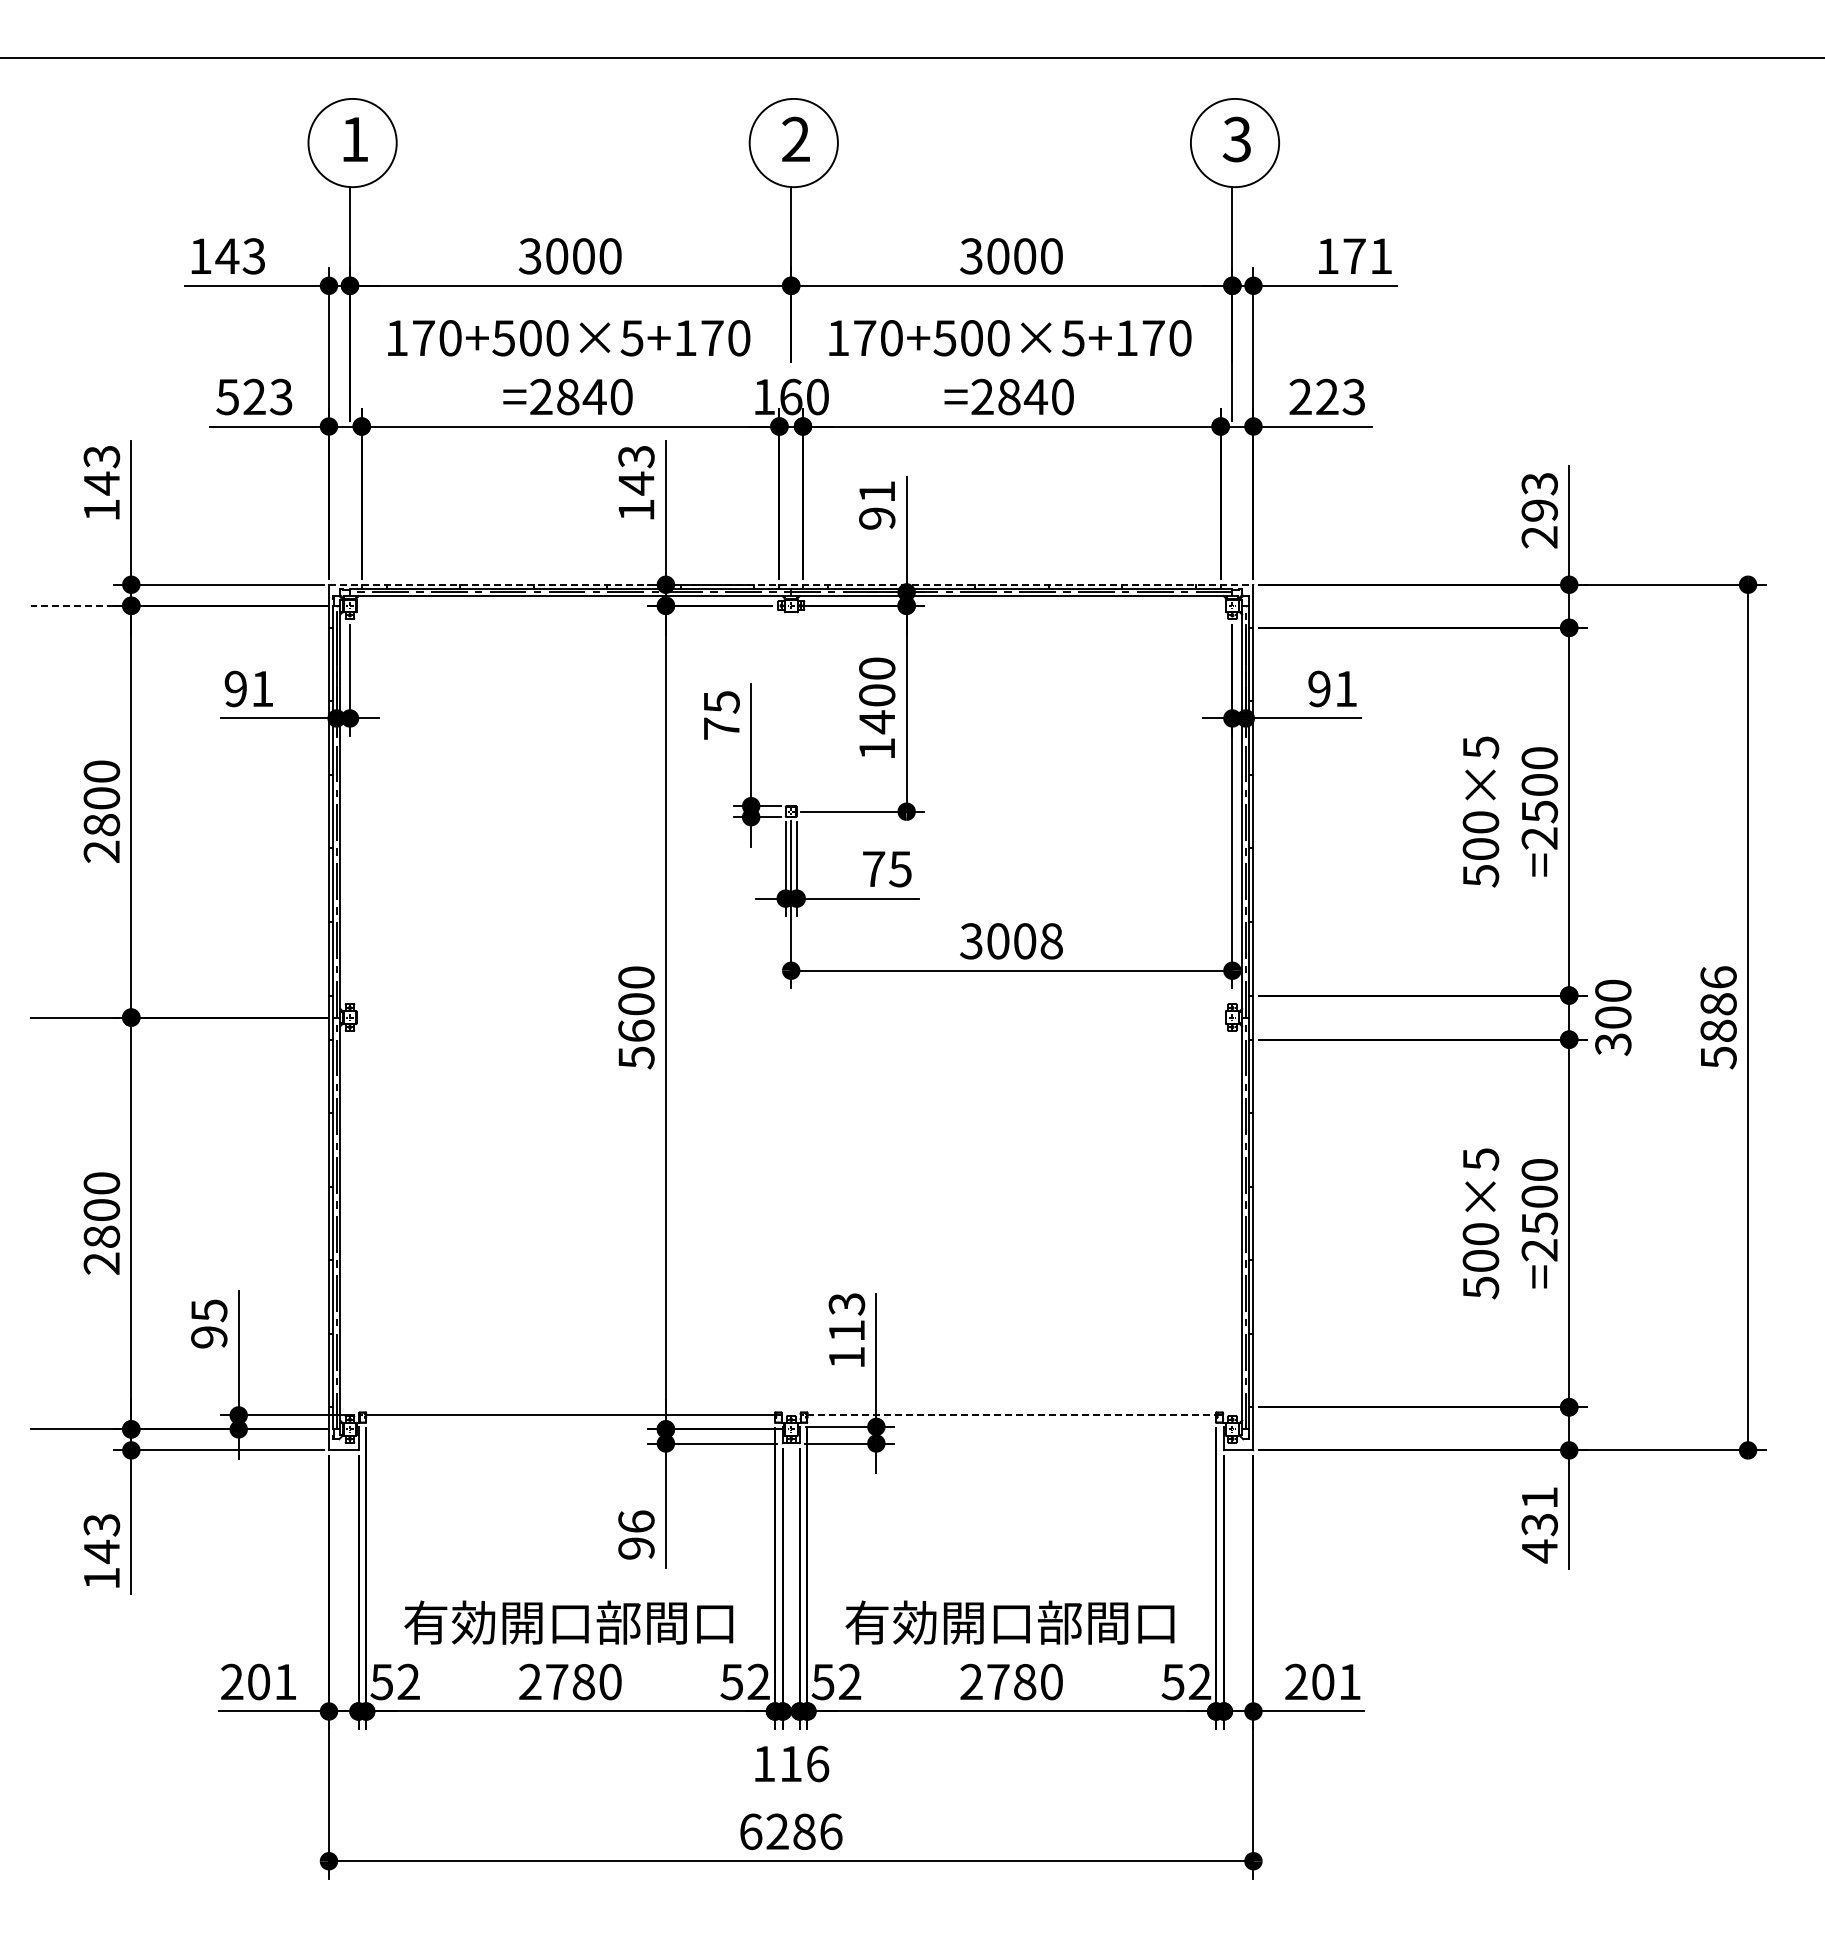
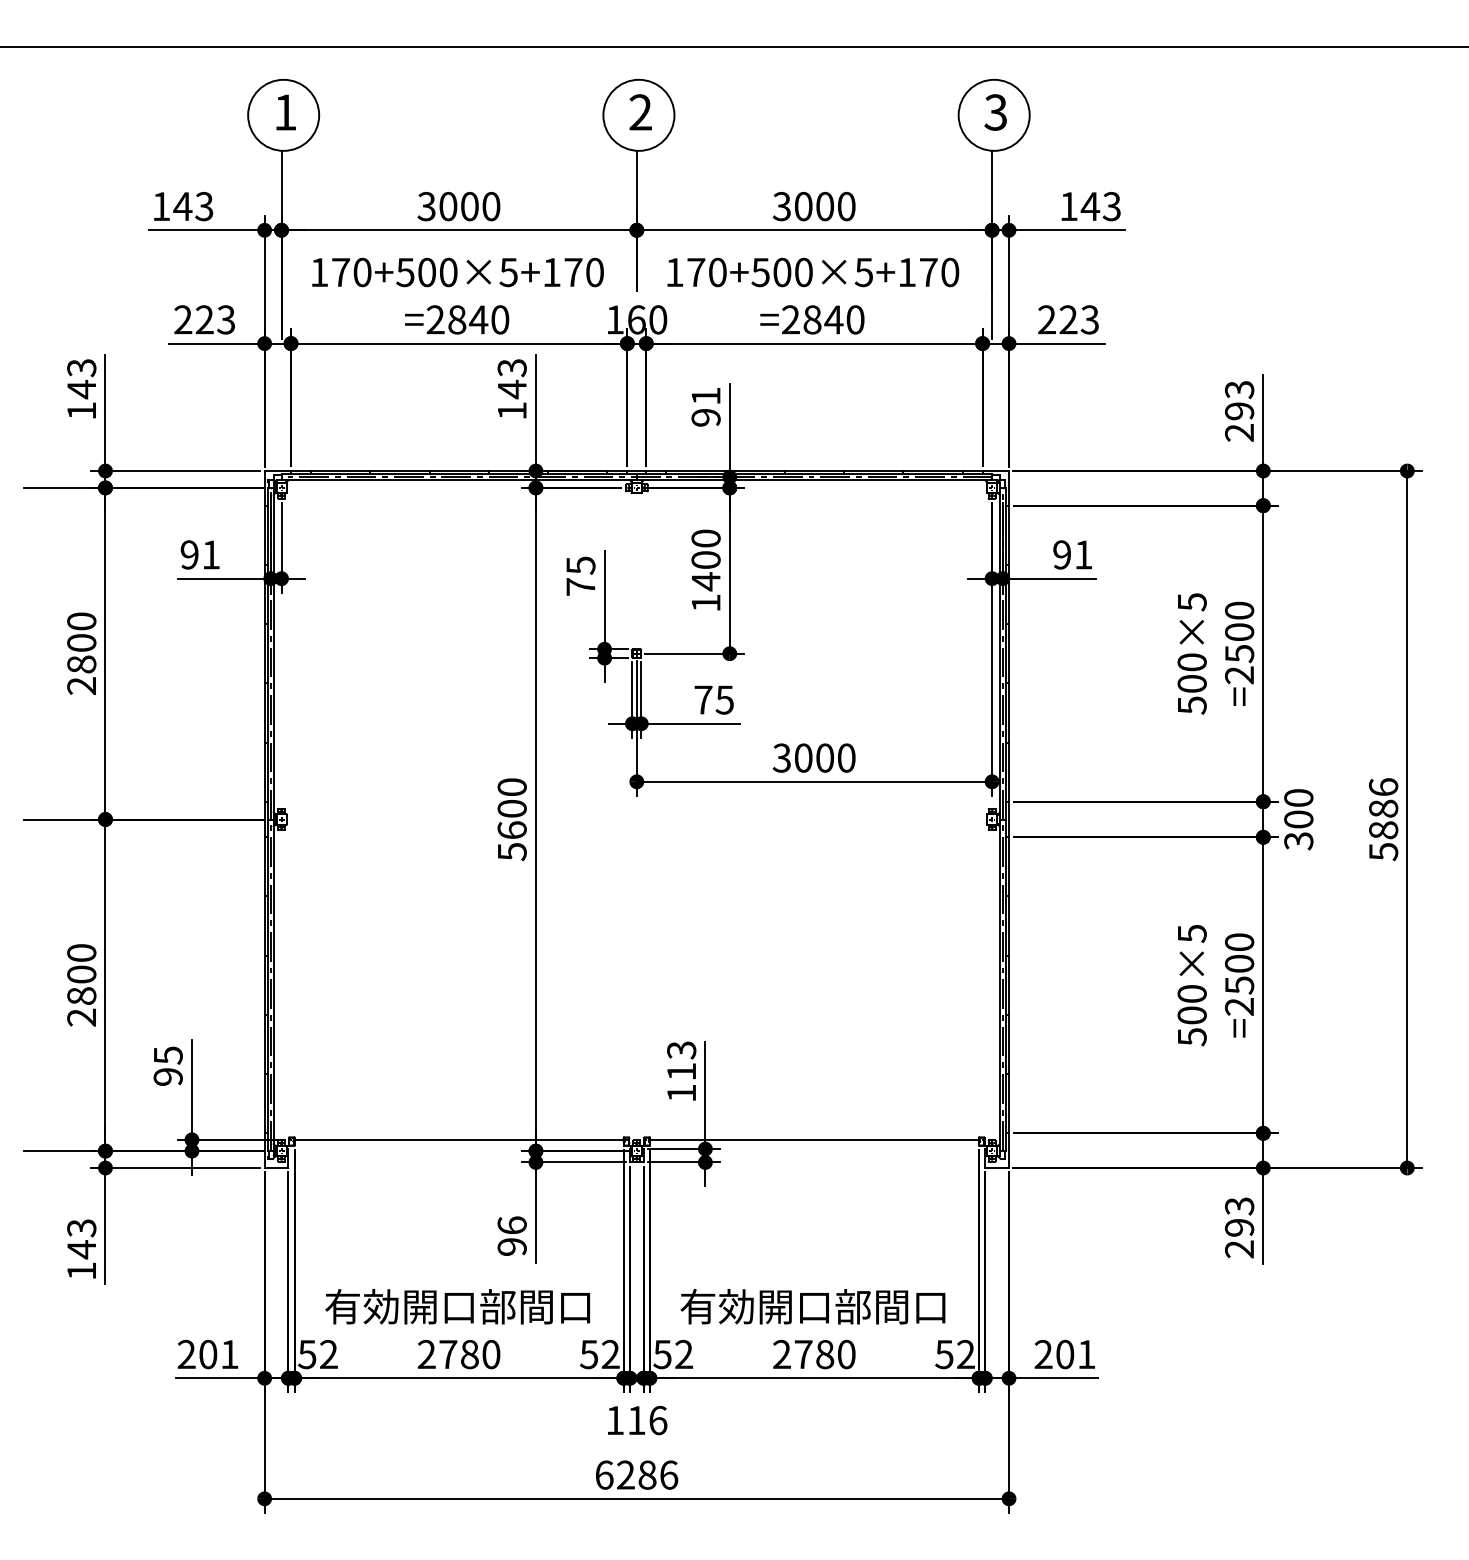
text: (1367, 256) -> (1100, 206), 171 -> 143
text: (227, 396) -> (182, 319), 523 -> 223
line: (791, 584) -> (637, 470), dashed -> solid
line: (72, 605) -> (58, 487), dashed -> solid
text: (1051, 941) -> (846, 758), 3008 -> 3000
line: (1011, 1415) -> (814, 1139), dashed -> solid
text: (1539, 1525) -> (1239, 1228), 431 -> 293

